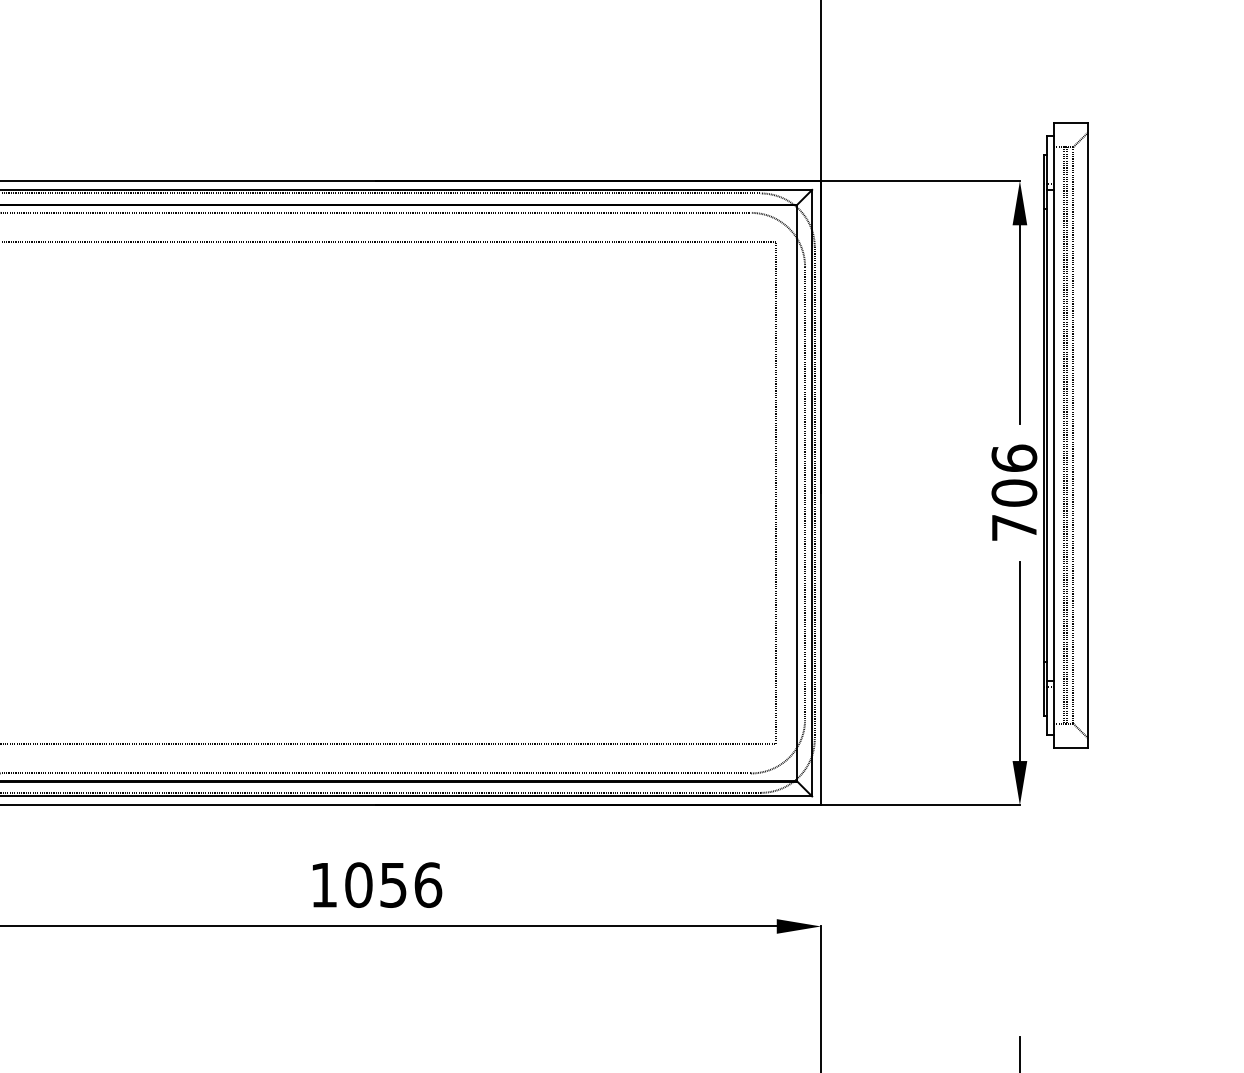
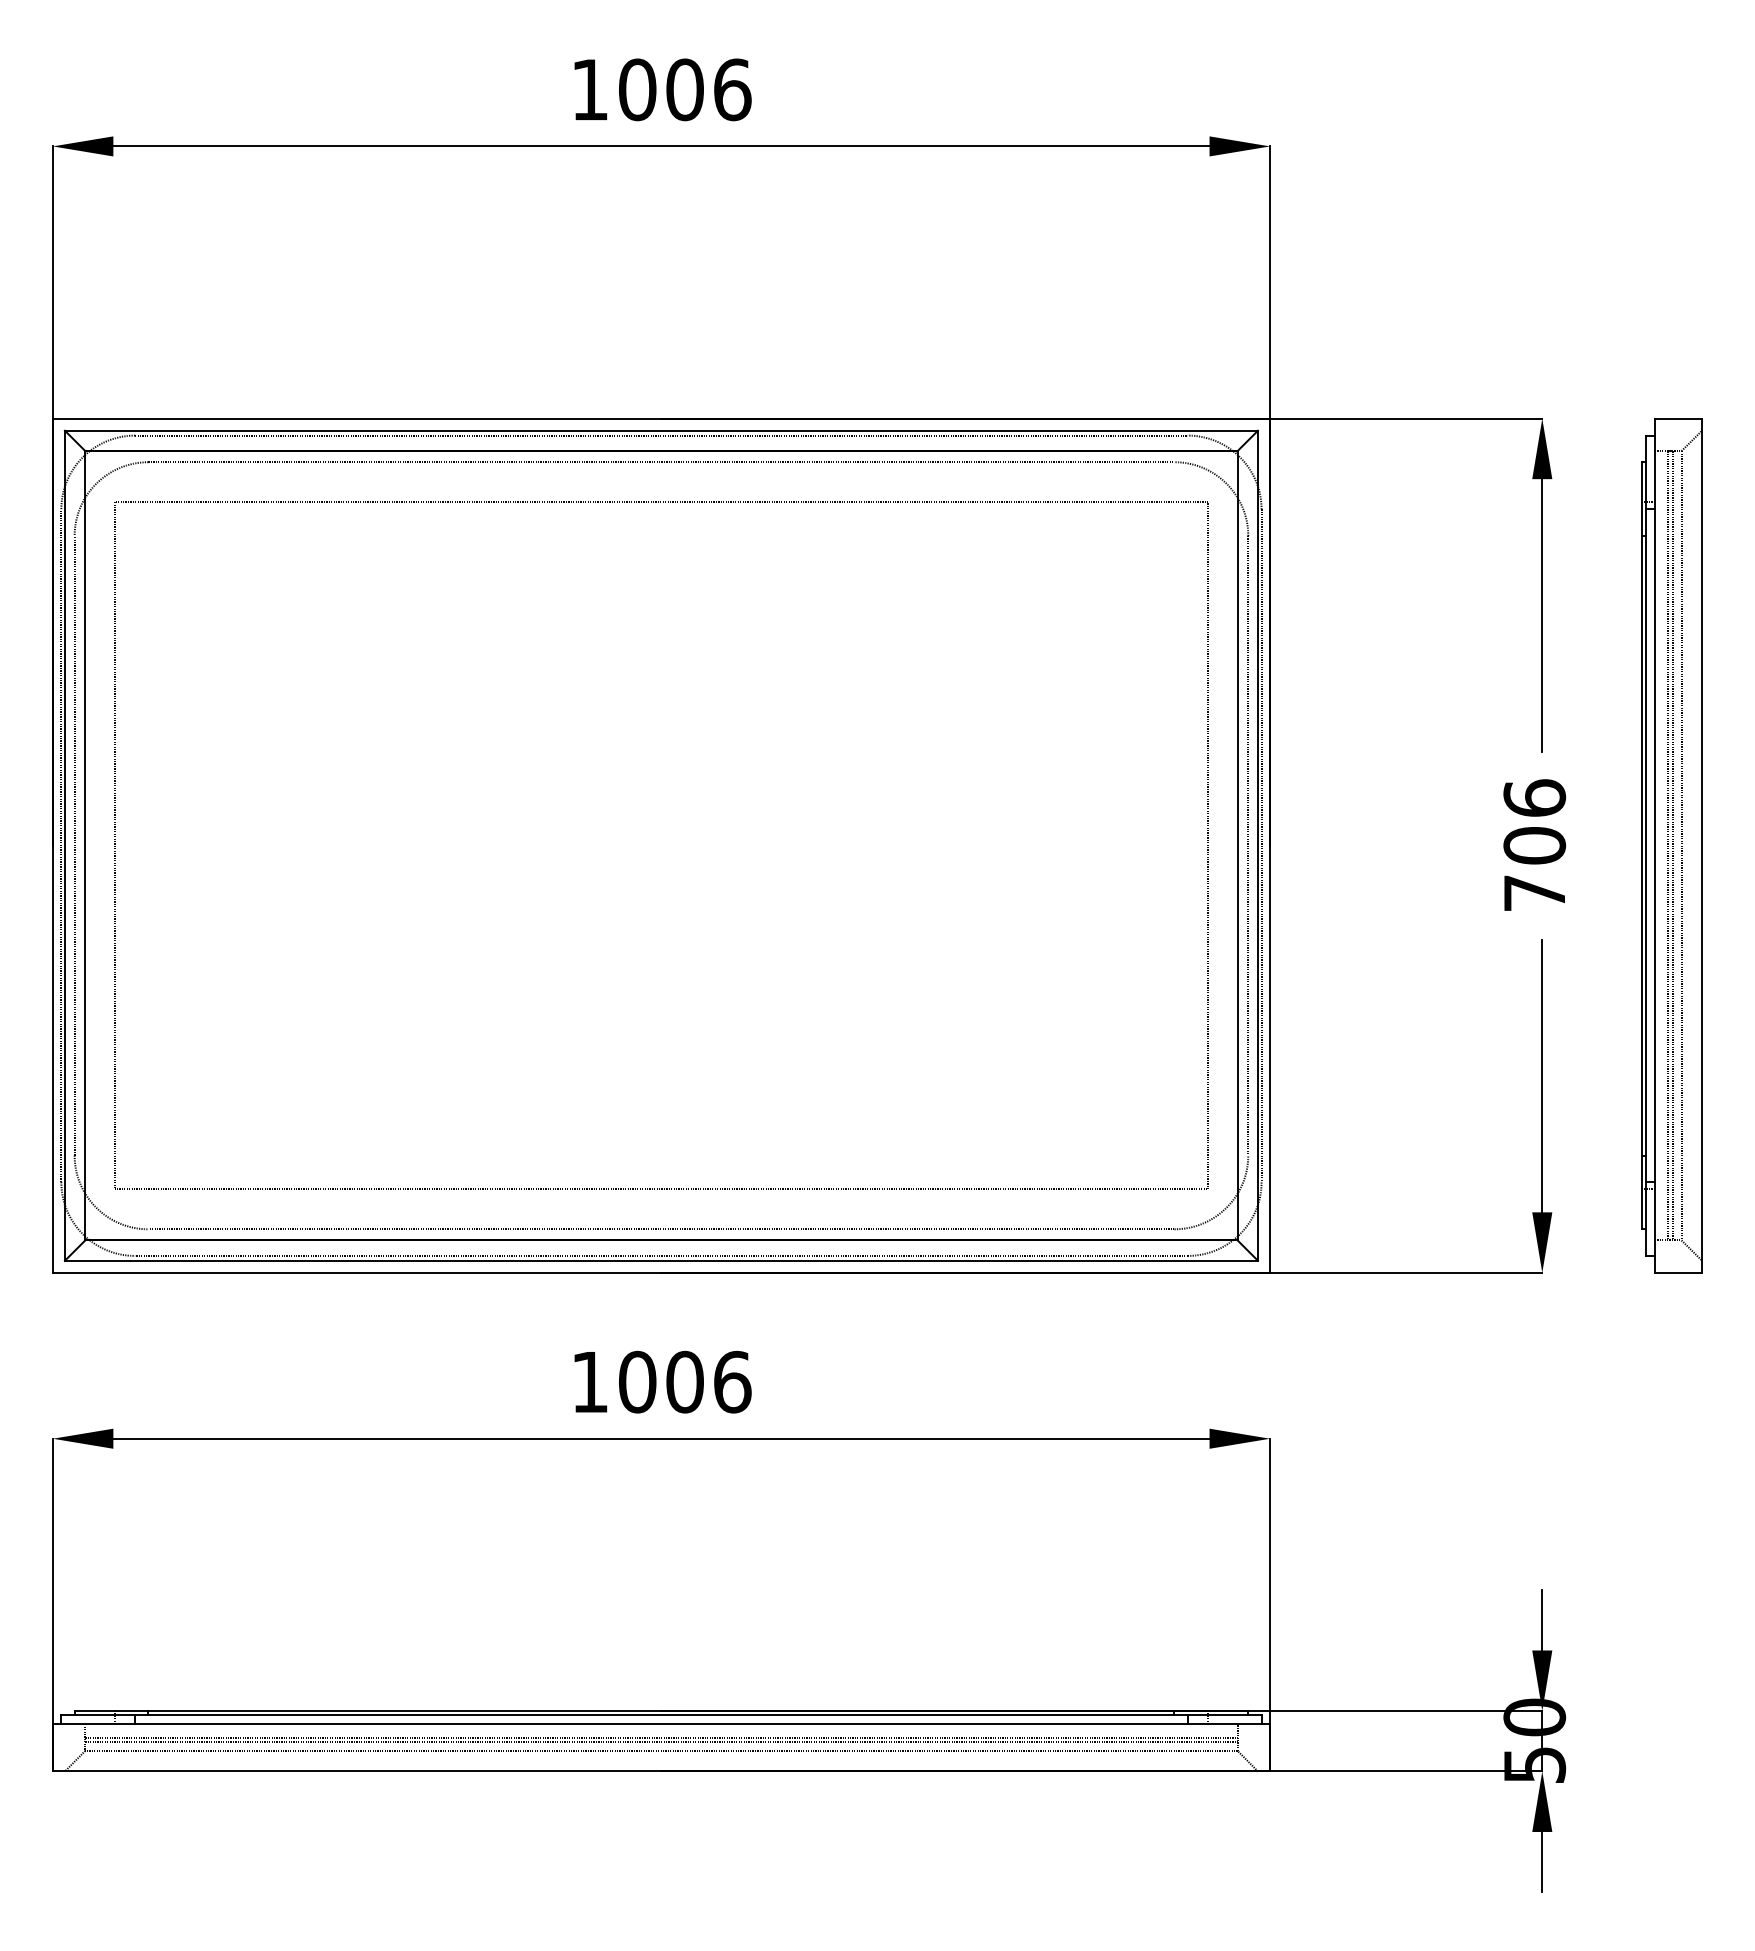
part: (1066, 435) -> (1671, 845), moved
text: (393, 884) -> (684, 1381), 1056 -> 1006

